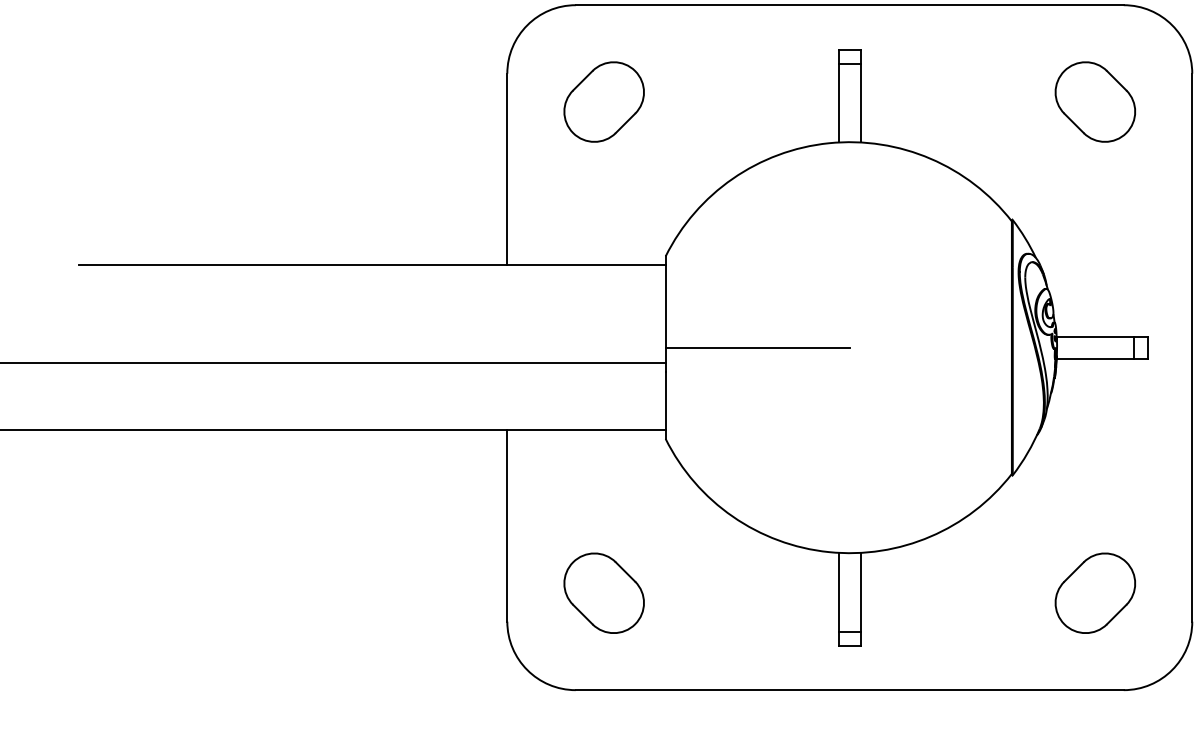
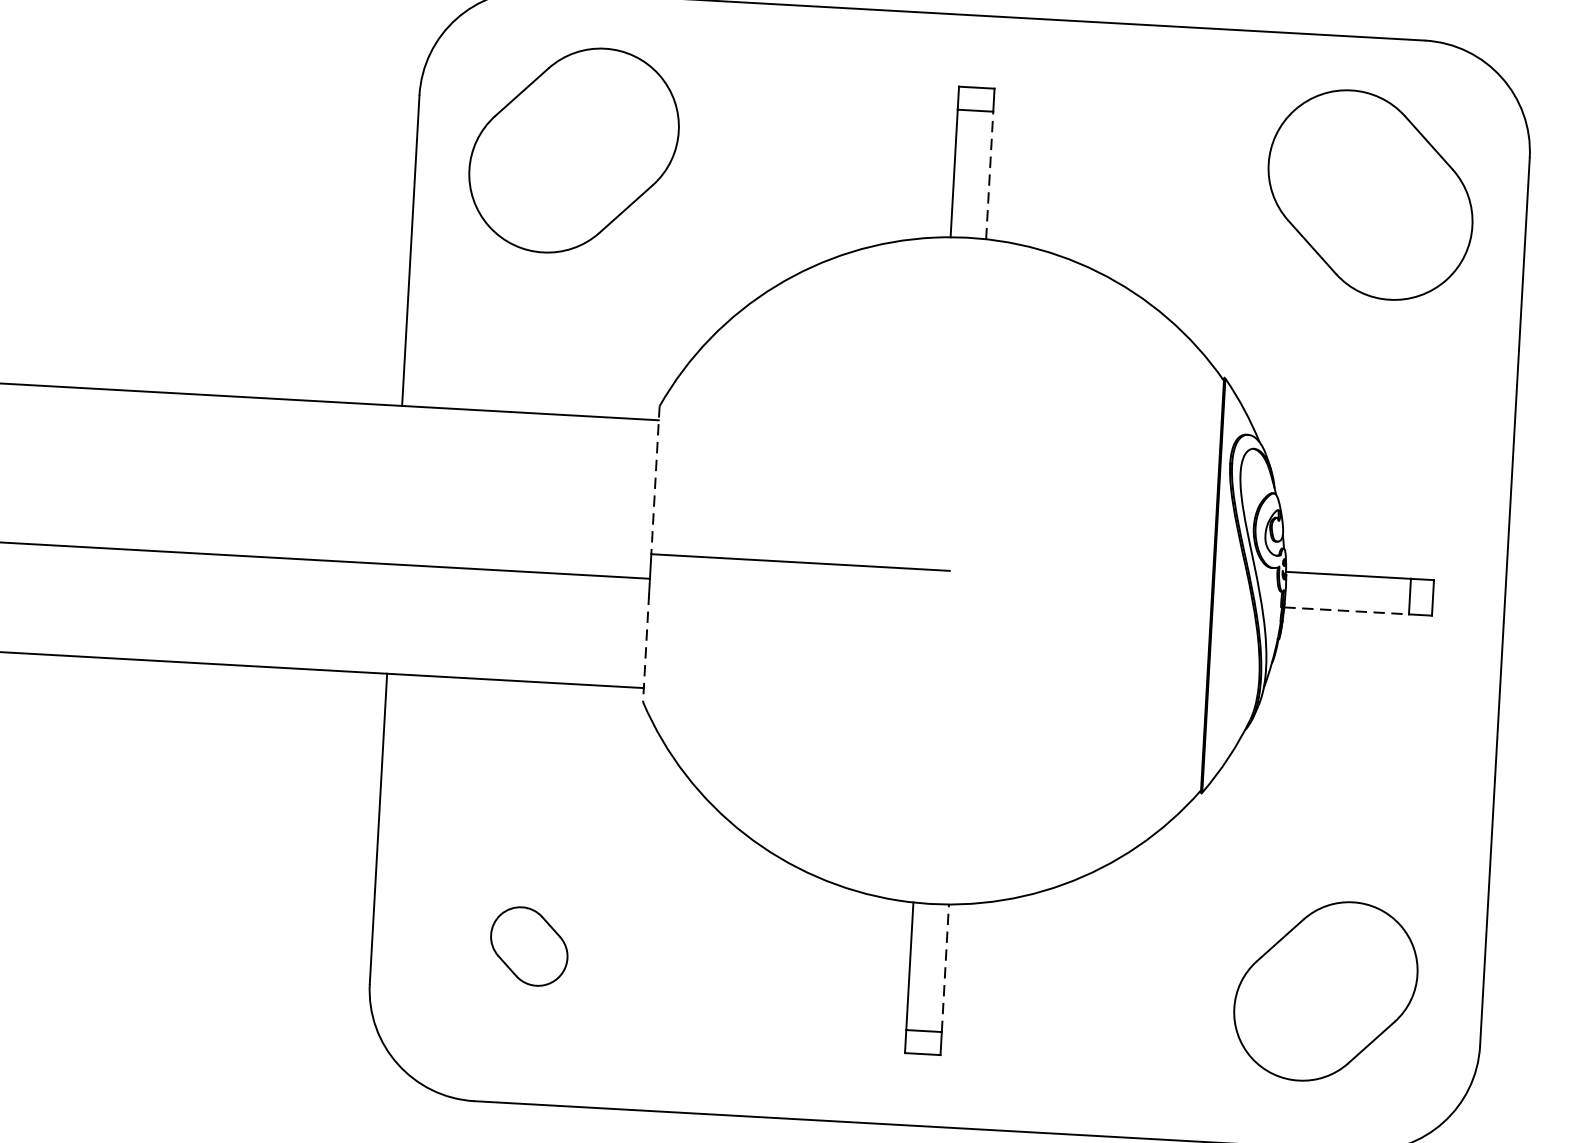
part: (603, 101) -> (572, 149), size x1.6
part: (1094, 101) -> (1368, 194), size x1.6
line: (860, 102) -> (989, 174), solid -> dashed
line: (665, 302) -> (655, 480), solid -> dashed
line: (1095, 358) -> (1347, 610), solid -> dashed
line: (665, 406) -> (645, 649), solid -> dashed
line: (860, 591) -> (945, 967), solid -> dashed
part: (603, 592) -> (528, 945), size x0.6
part: (1094, 592) -> (1324, 989), size x1.4

